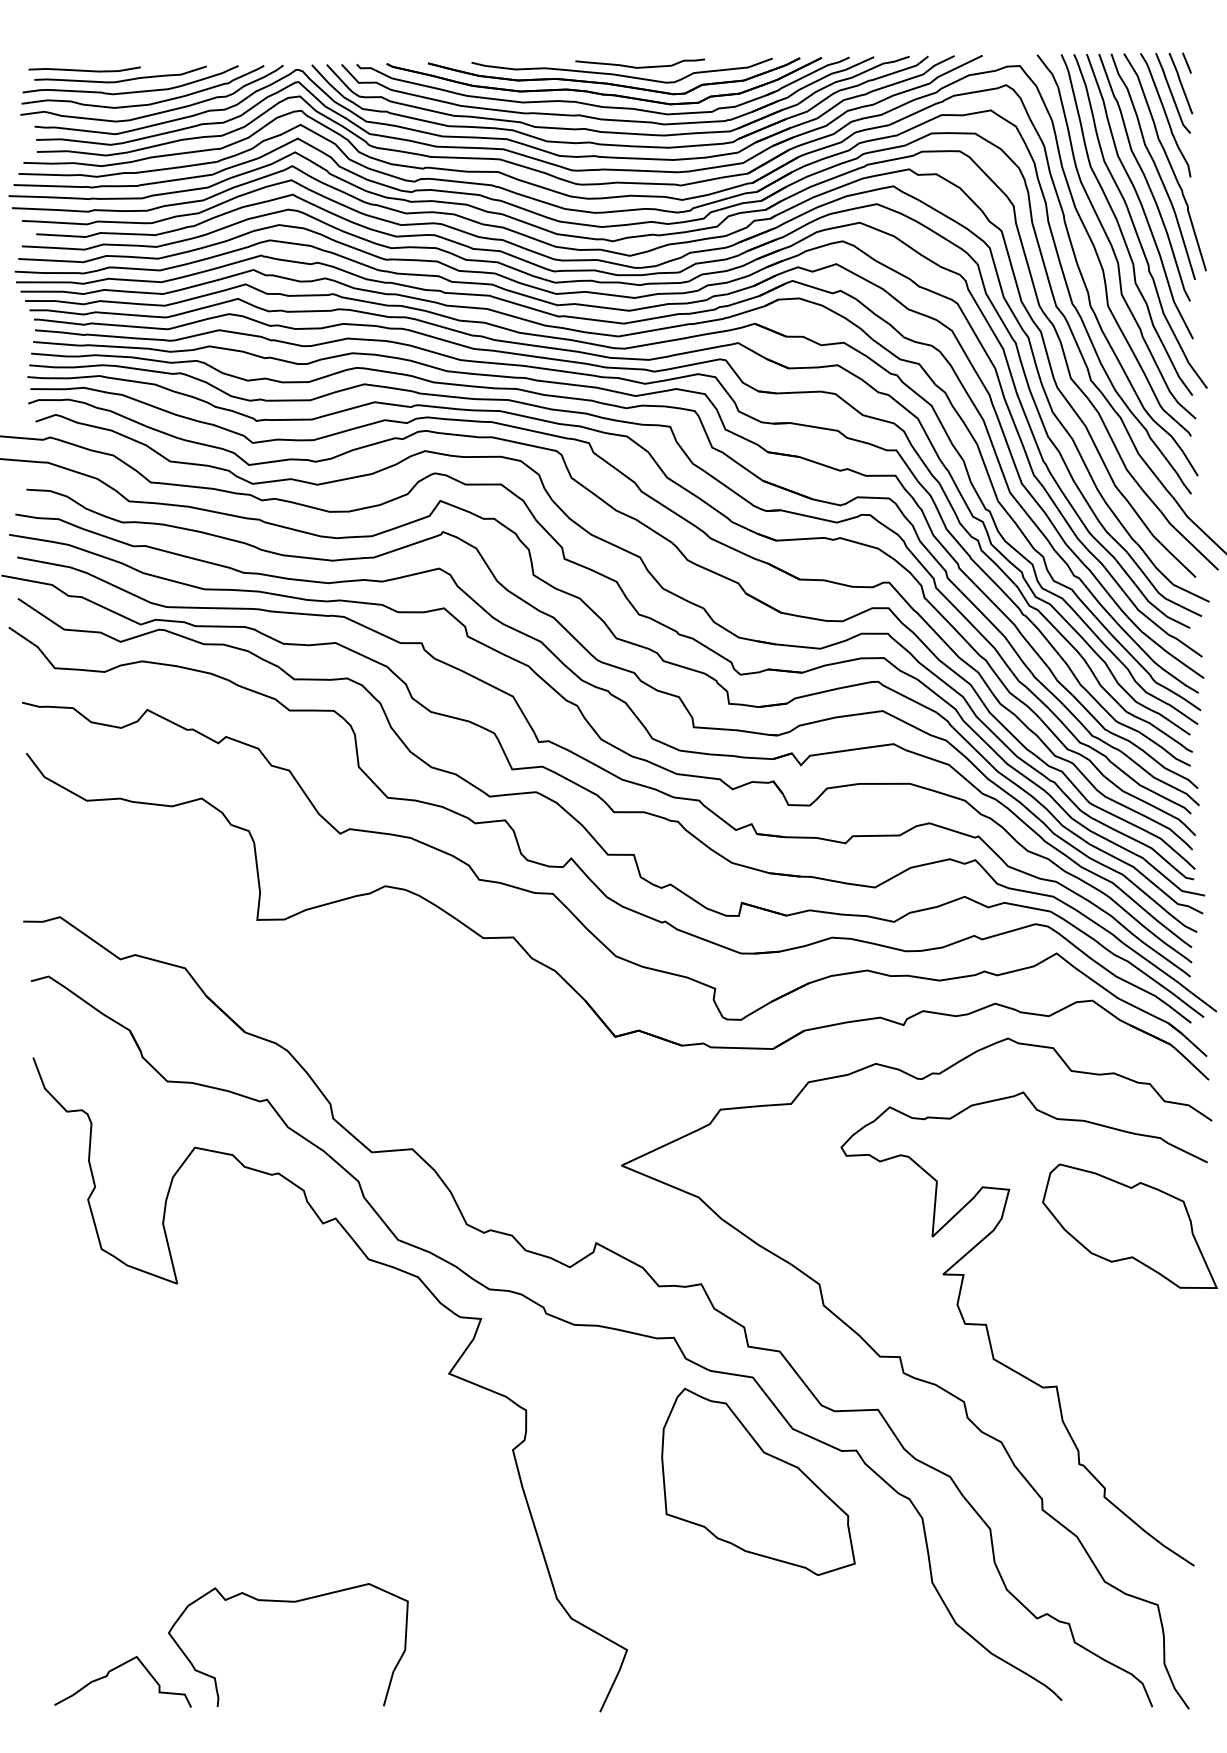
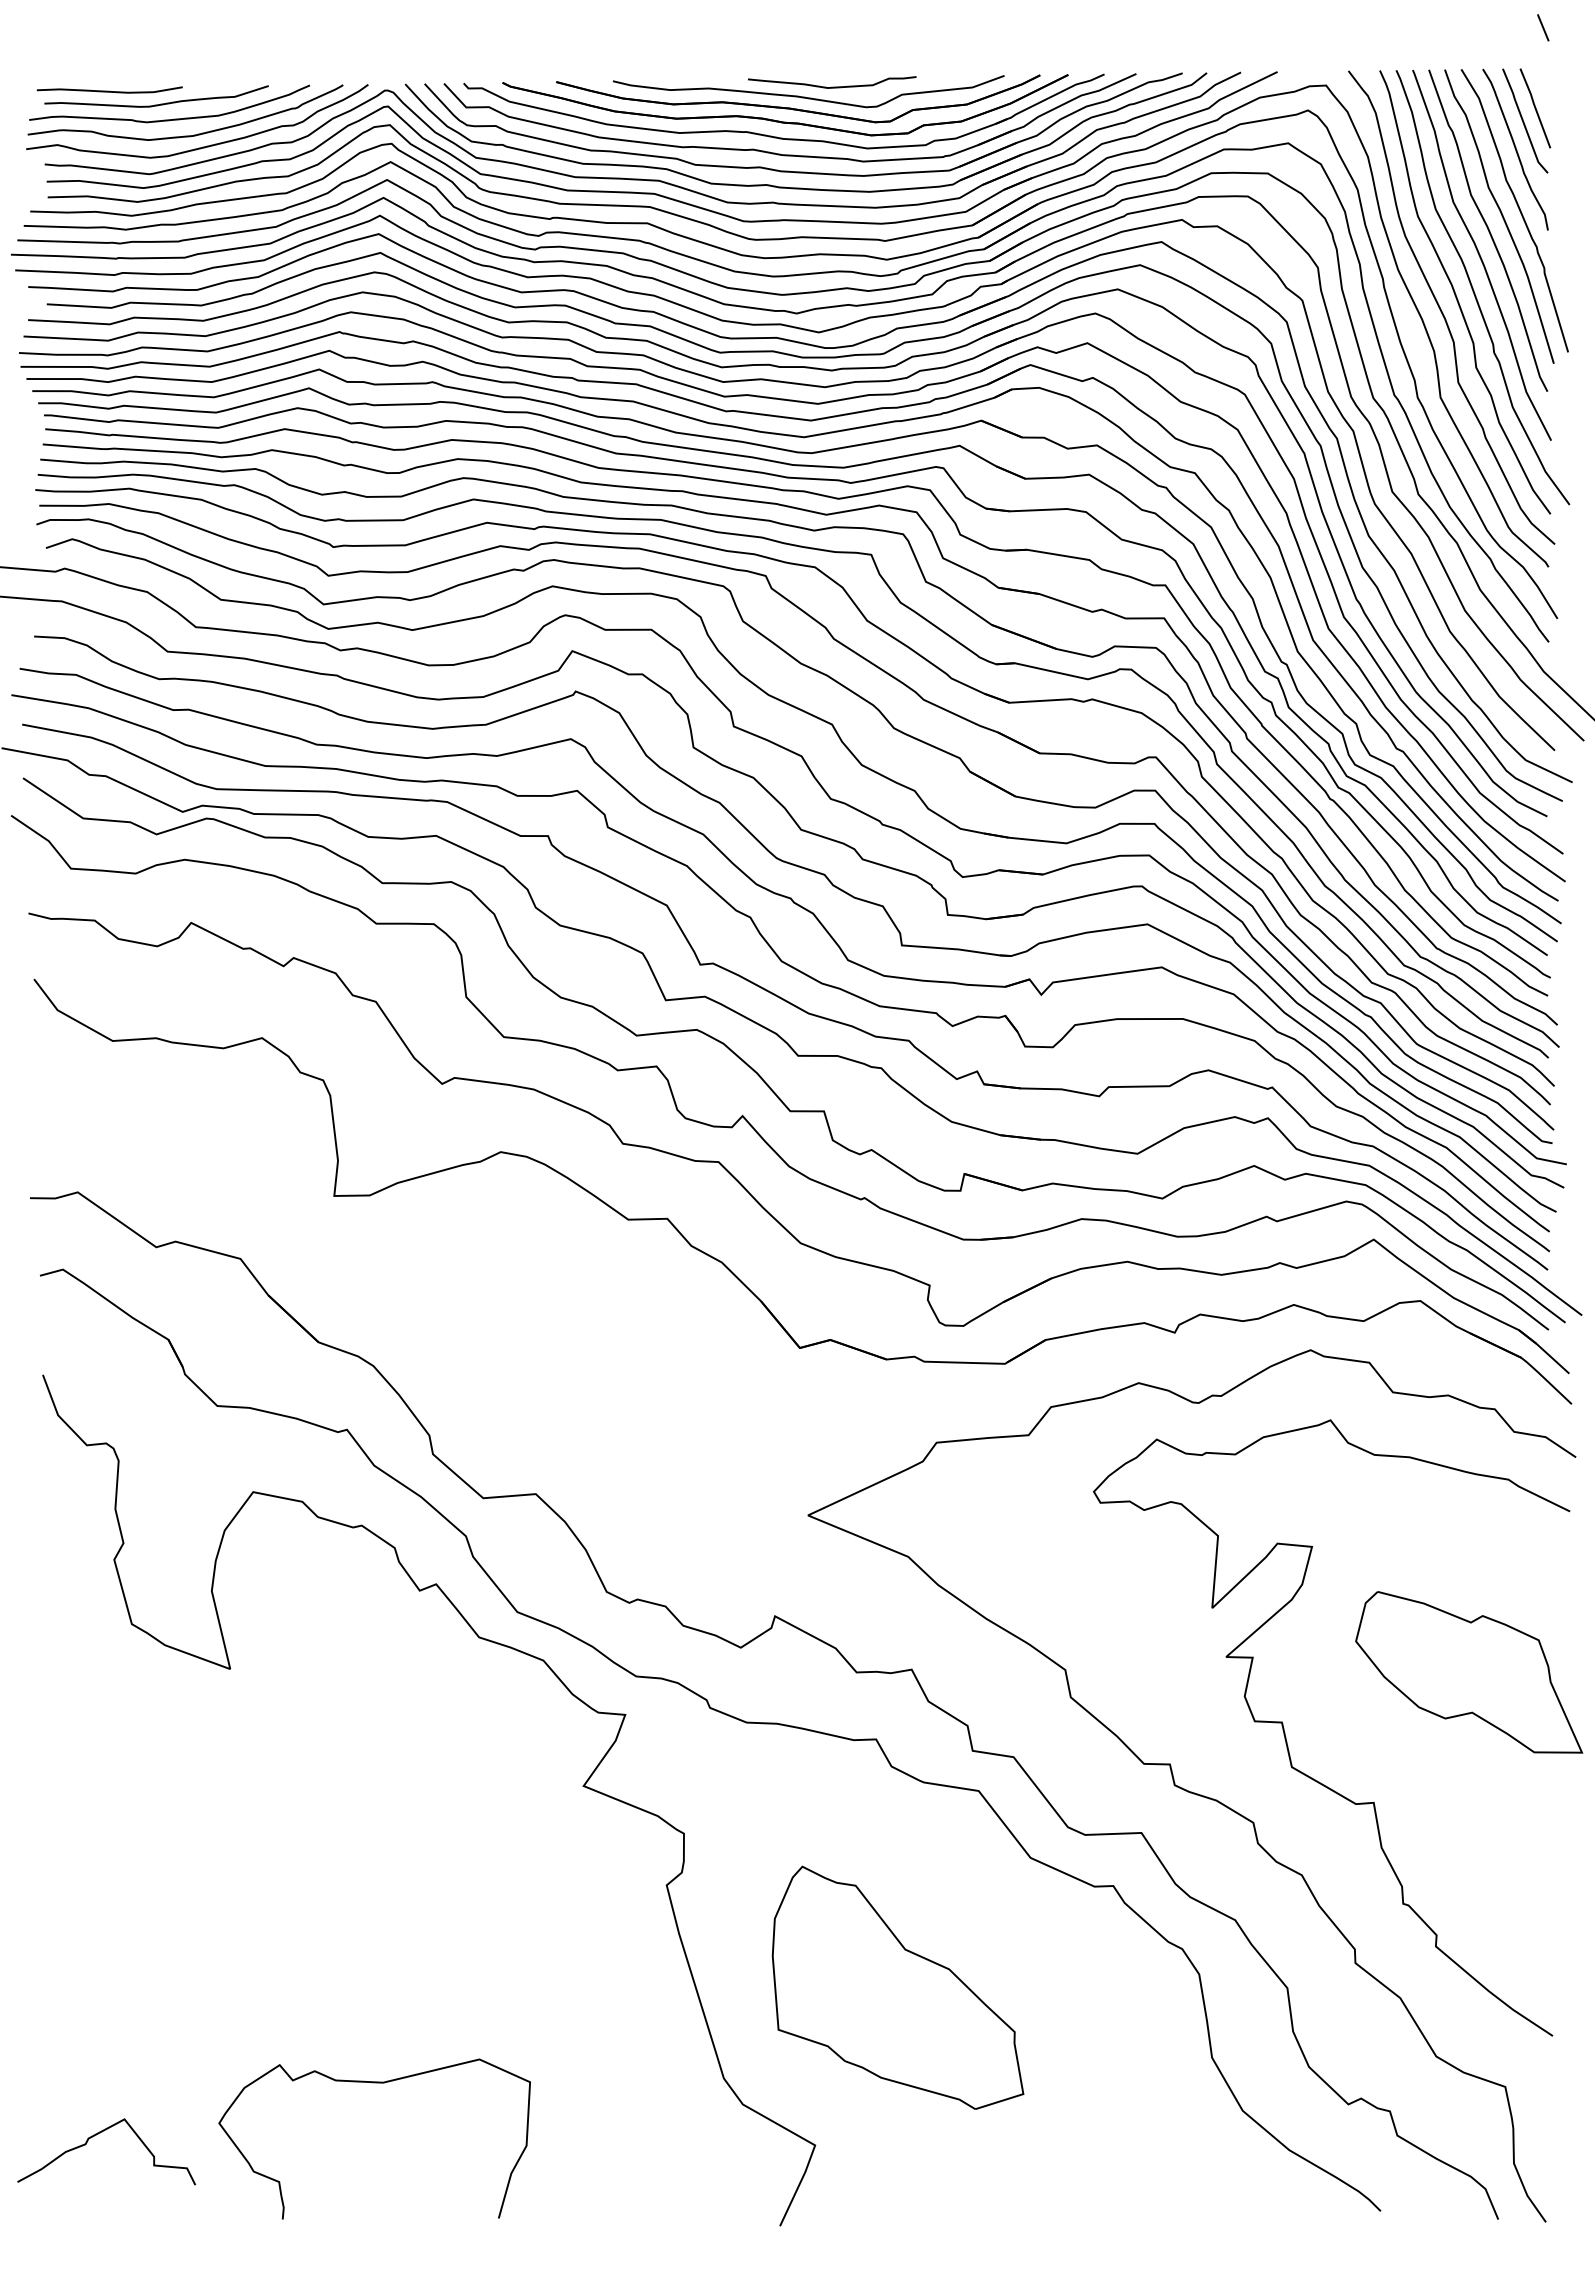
line: (1187, 62) -> (1543, 27), moved
part: (1130, 1226) -> (1469, 1672), moved
part: (758, 1481) -> (897, 1987), moved
curve: (116, 1668) -> (98, 2134), moved

